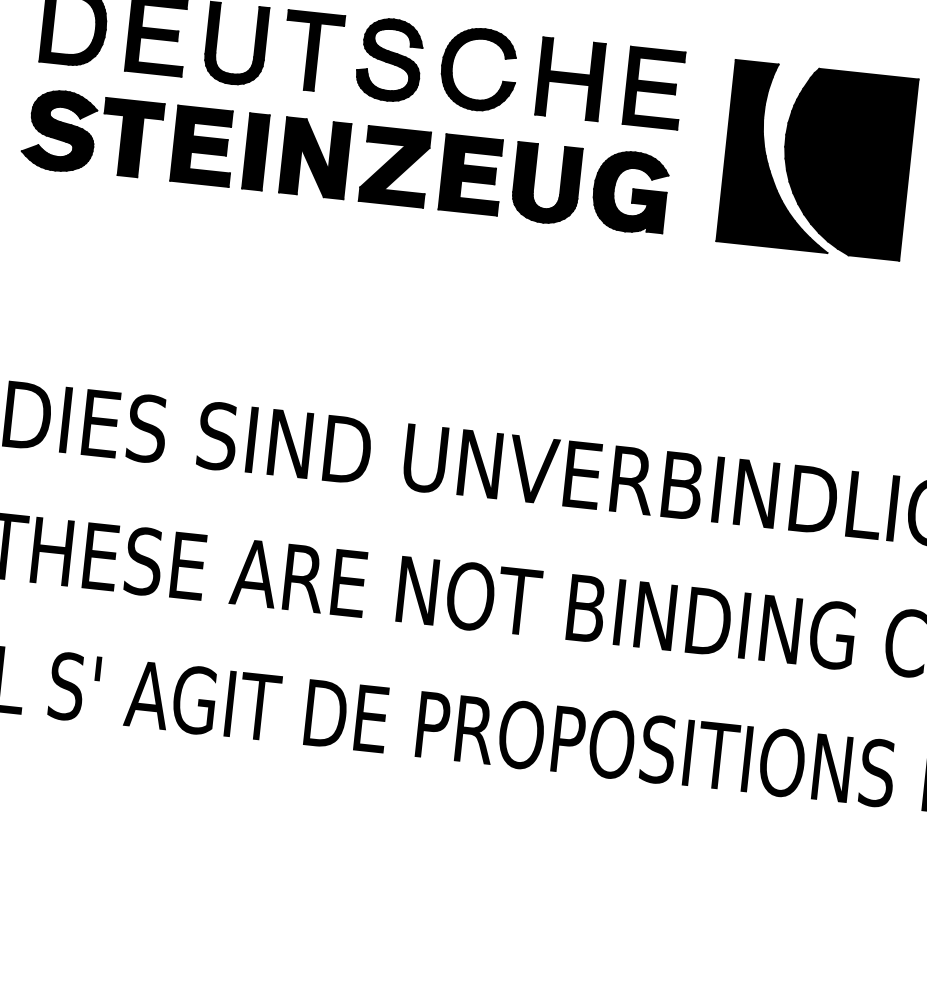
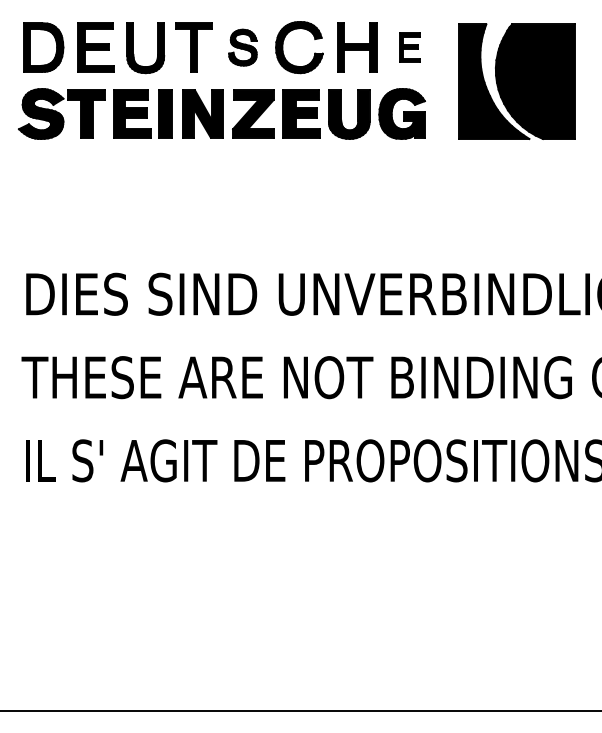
part: (389, 59) -> (242, 47), size x0.7
part: (653, 88) -> (409, 47), size x0.6

